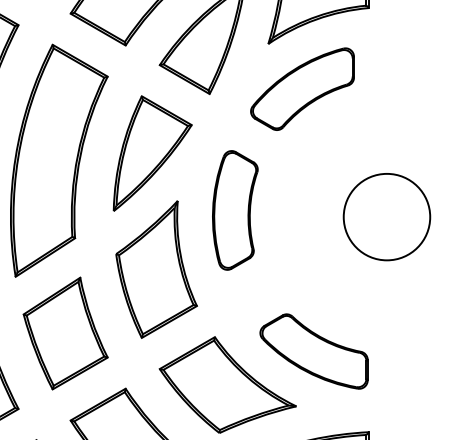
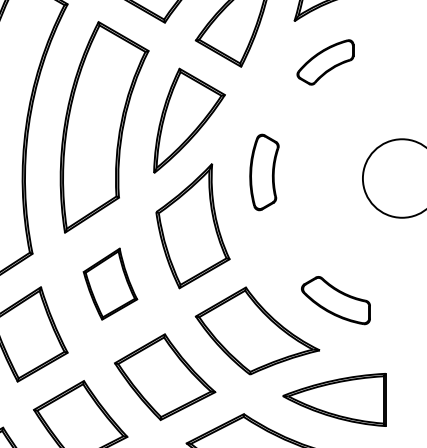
part: (302, 89) -> (325, 62), size x0.6
part: (235, 210) -> (264, 172), size x0.7
part: (65, 332) -> (110, 283), size x0.7
part: (313, 351) -> (335, 300), size x0.7

